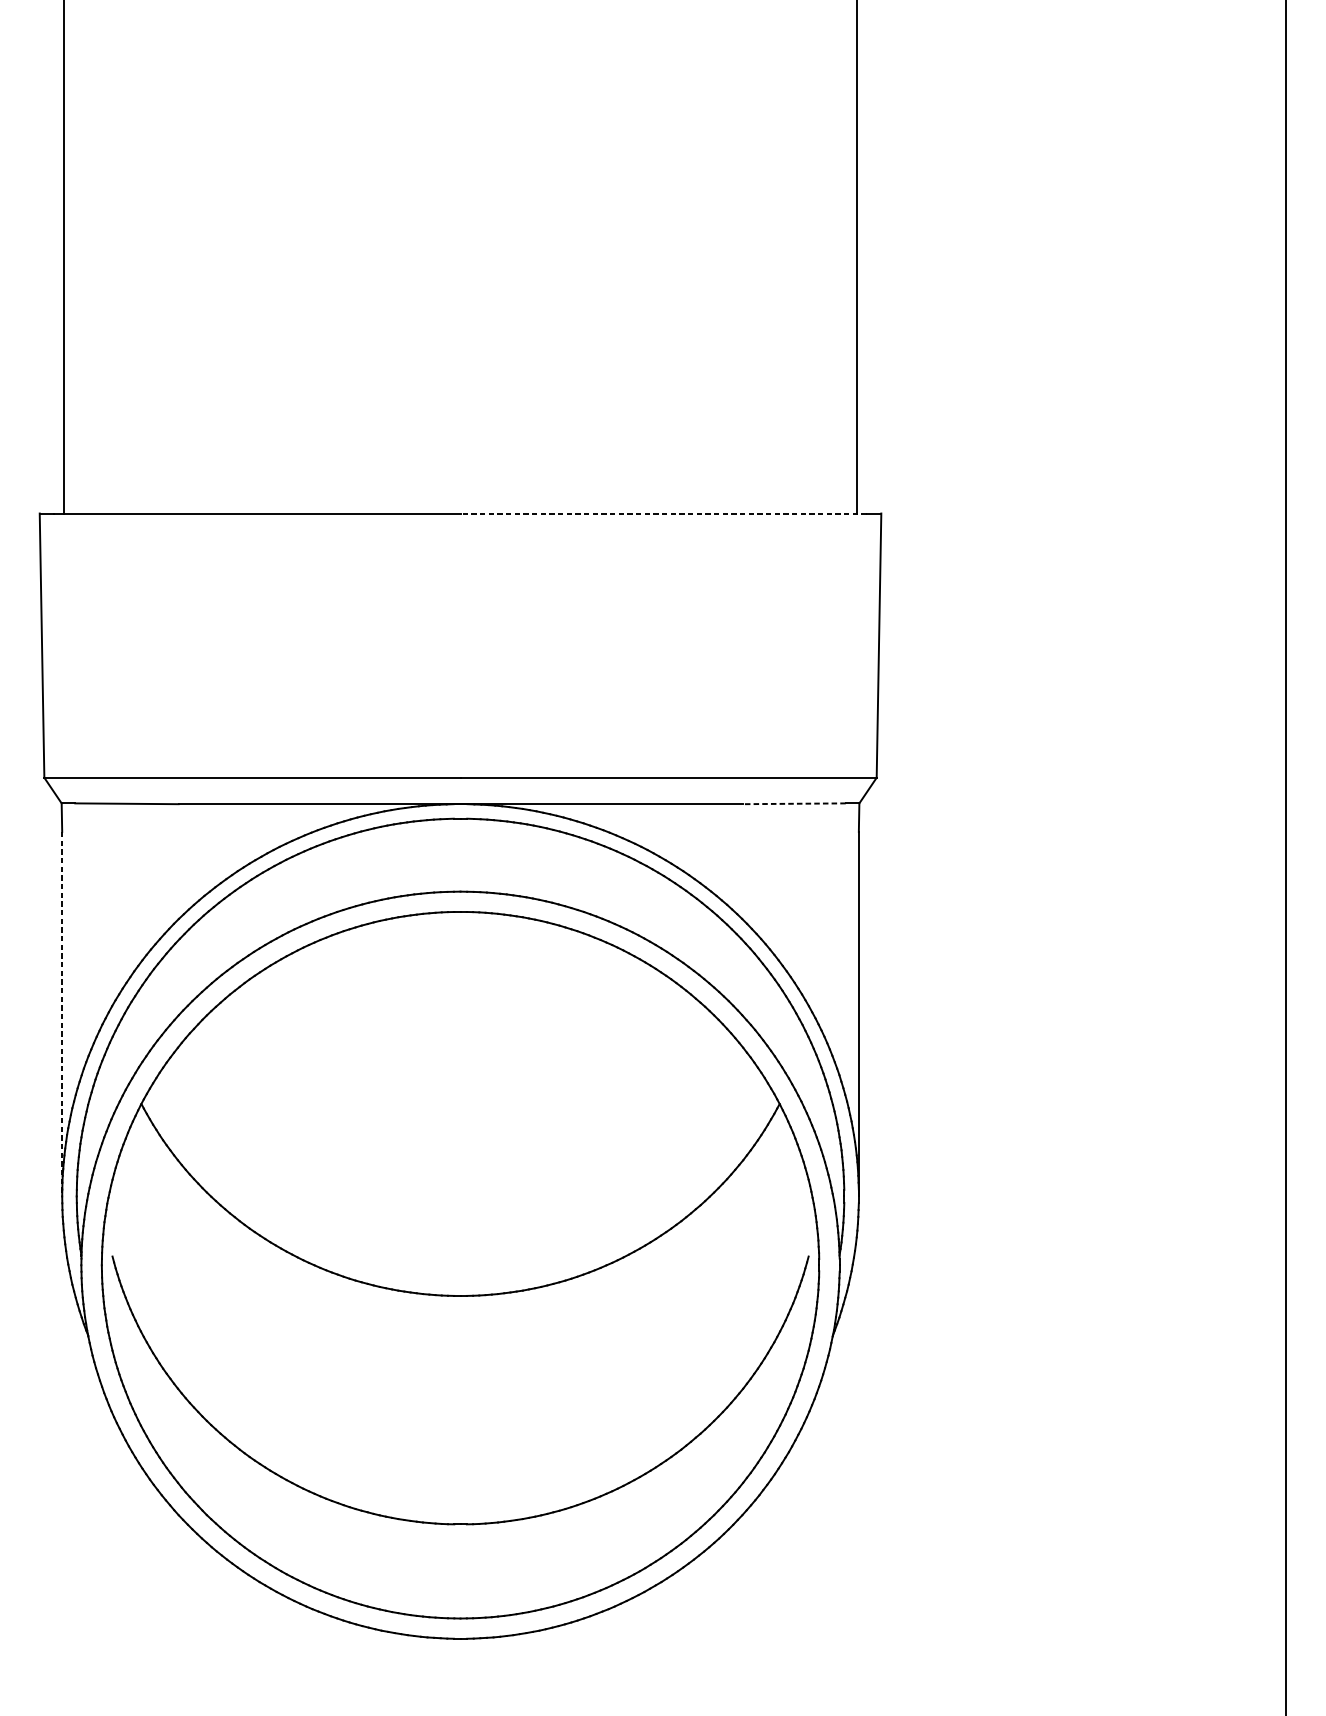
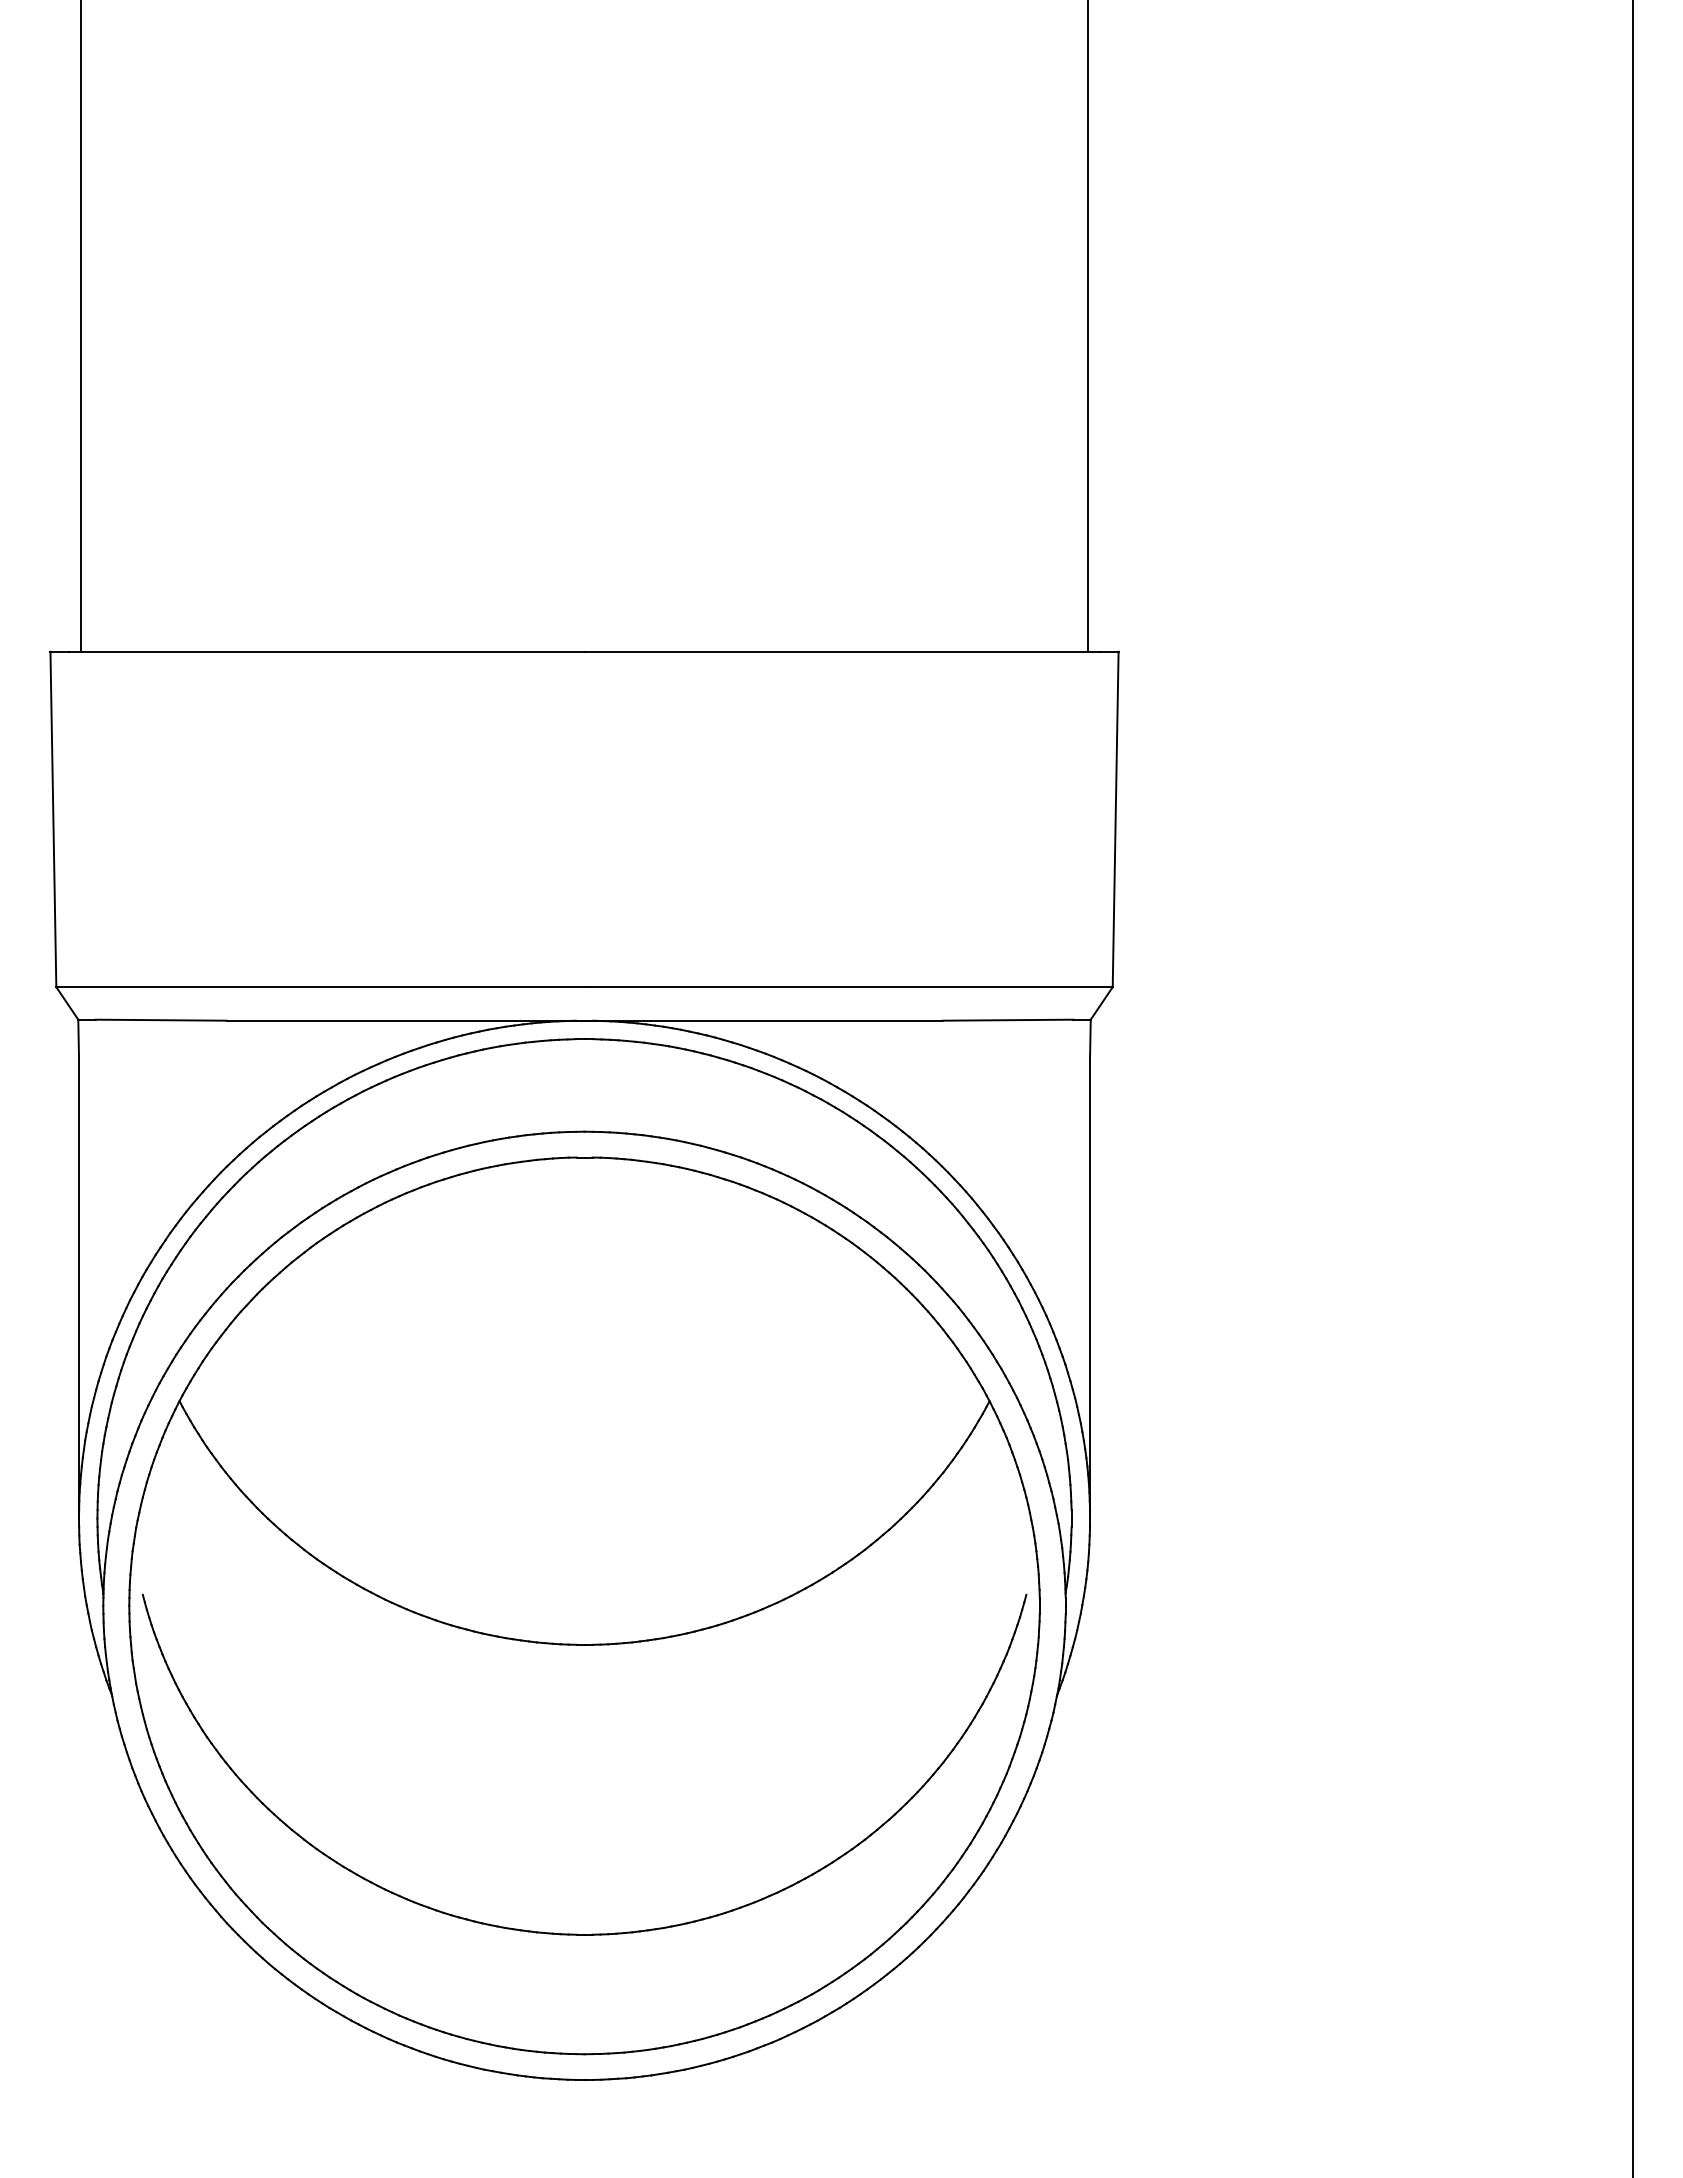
line: (663, 513) -> (842, 651), dashed -> solid
line: (793, 804) -> (1007, 1020), dashed -> solid
line: (61, 1014) -> (78, 1287), dashed -> solid

